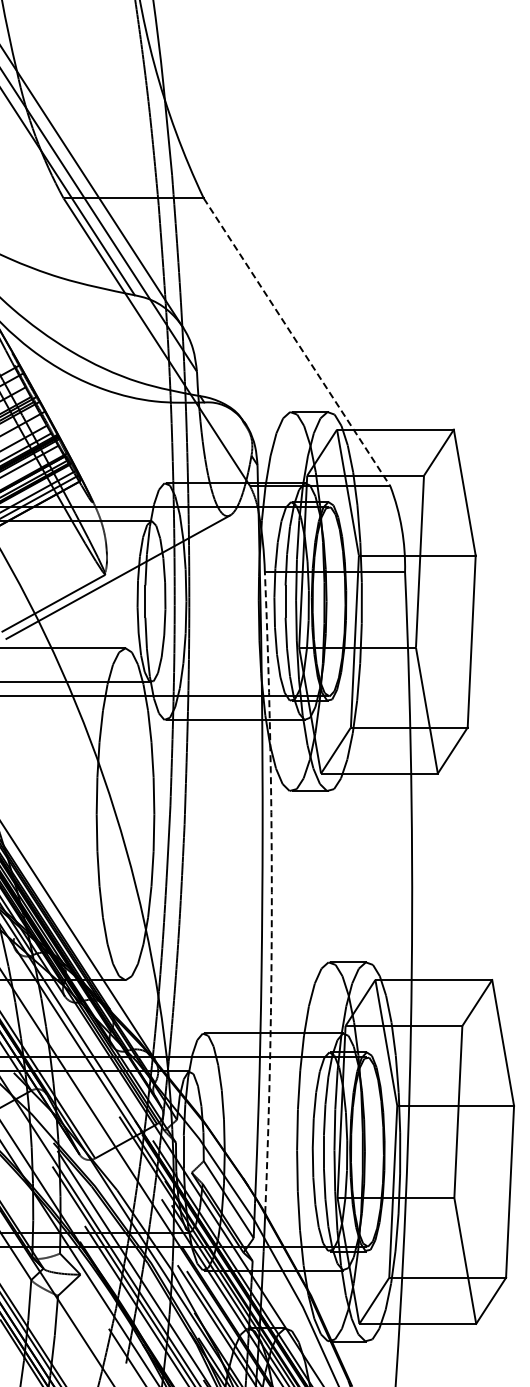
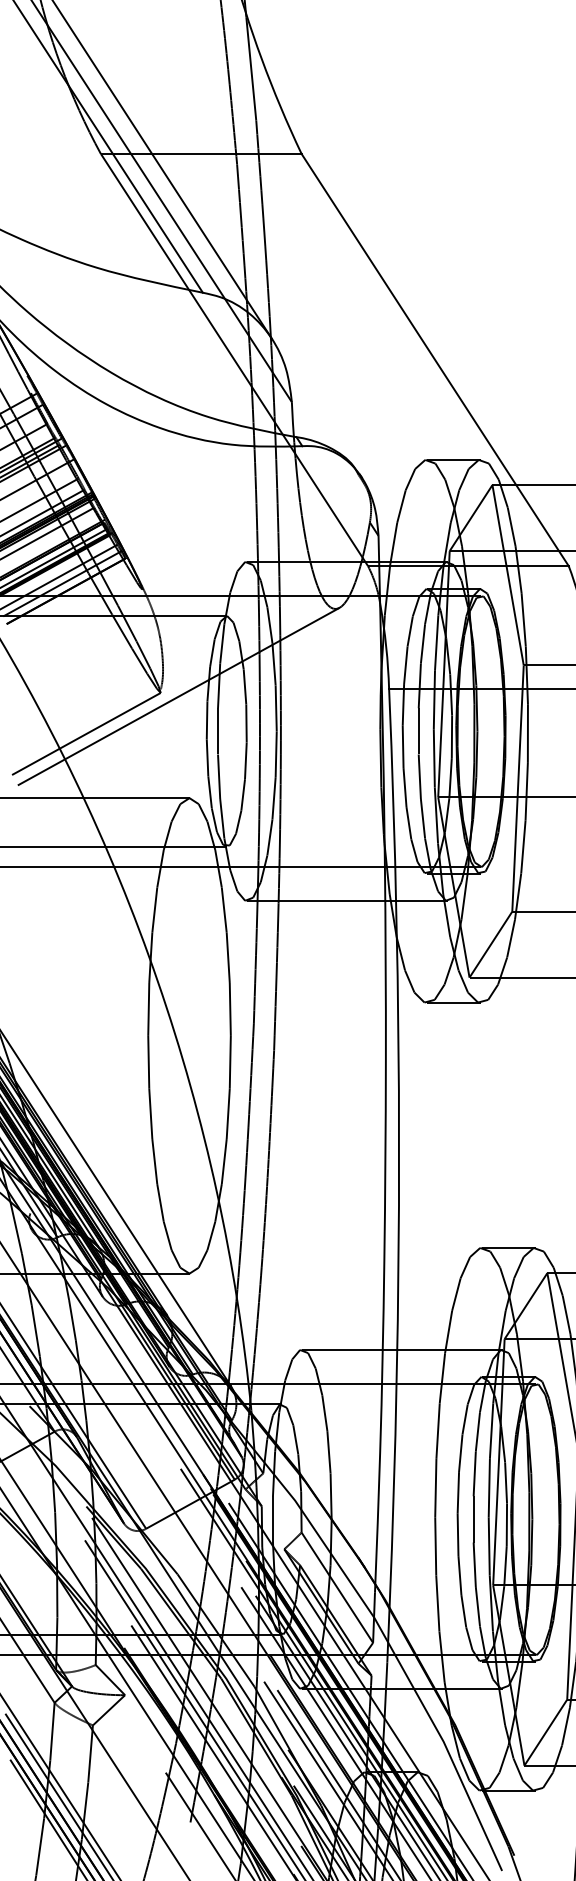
line: (297, 342) -> (435, 360), dashed -> solid
arc: (271, 892) -> (398, 1147), dashed -> solid

